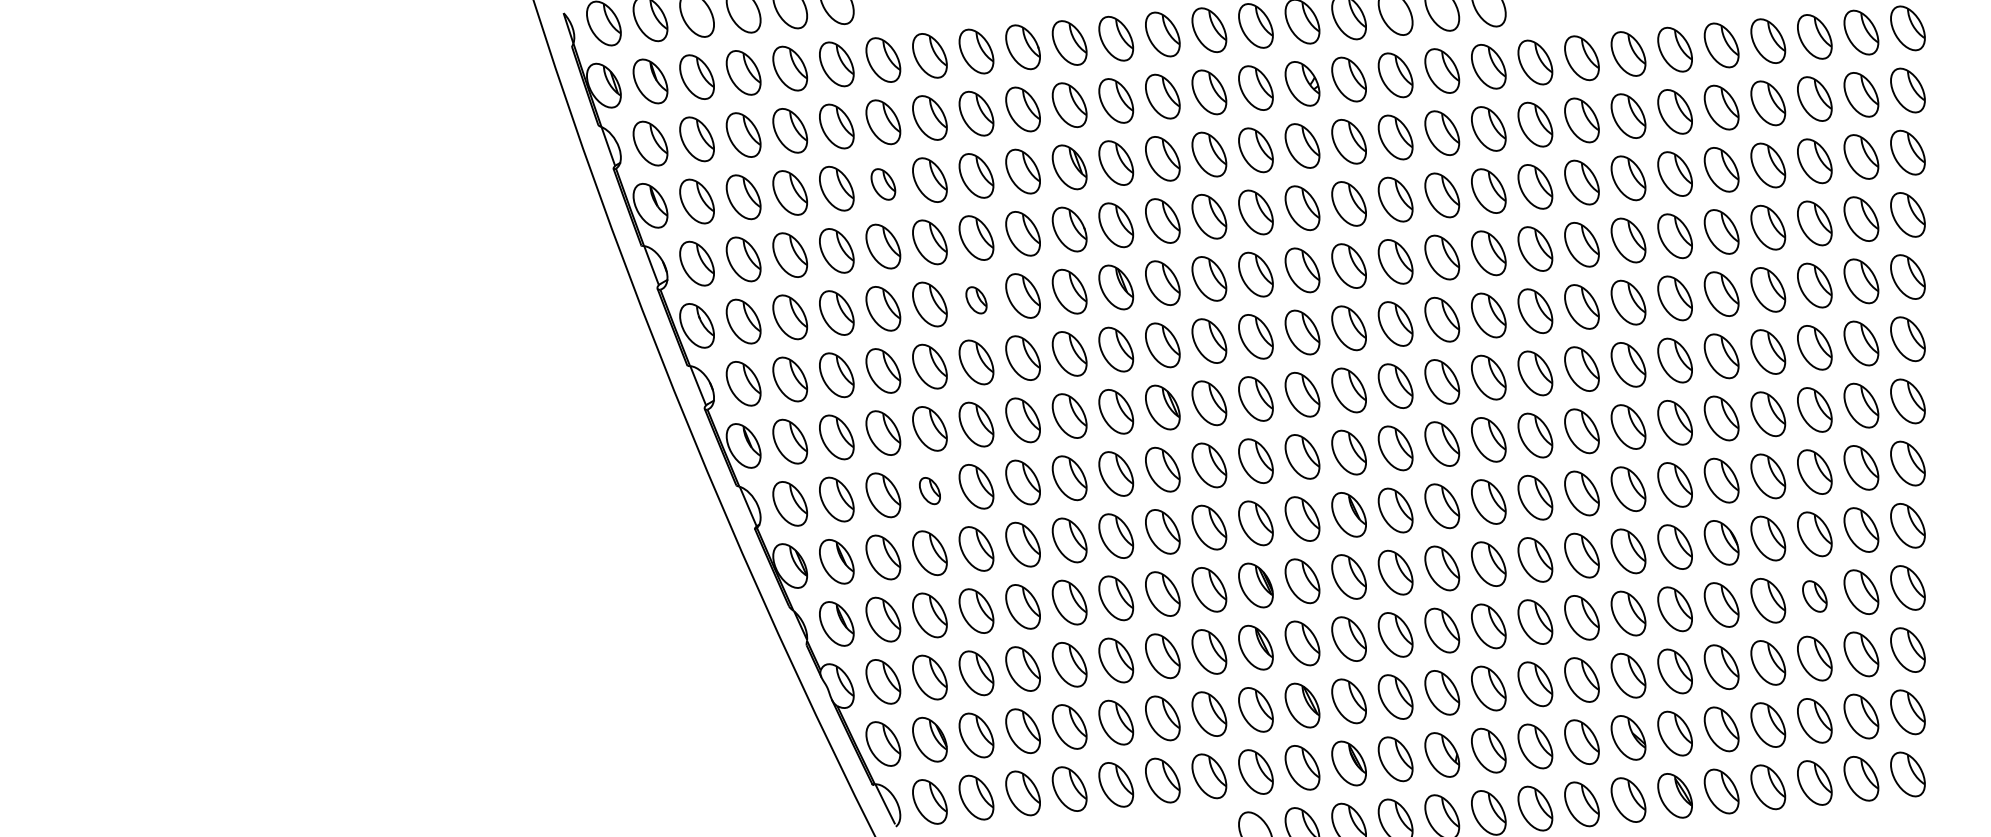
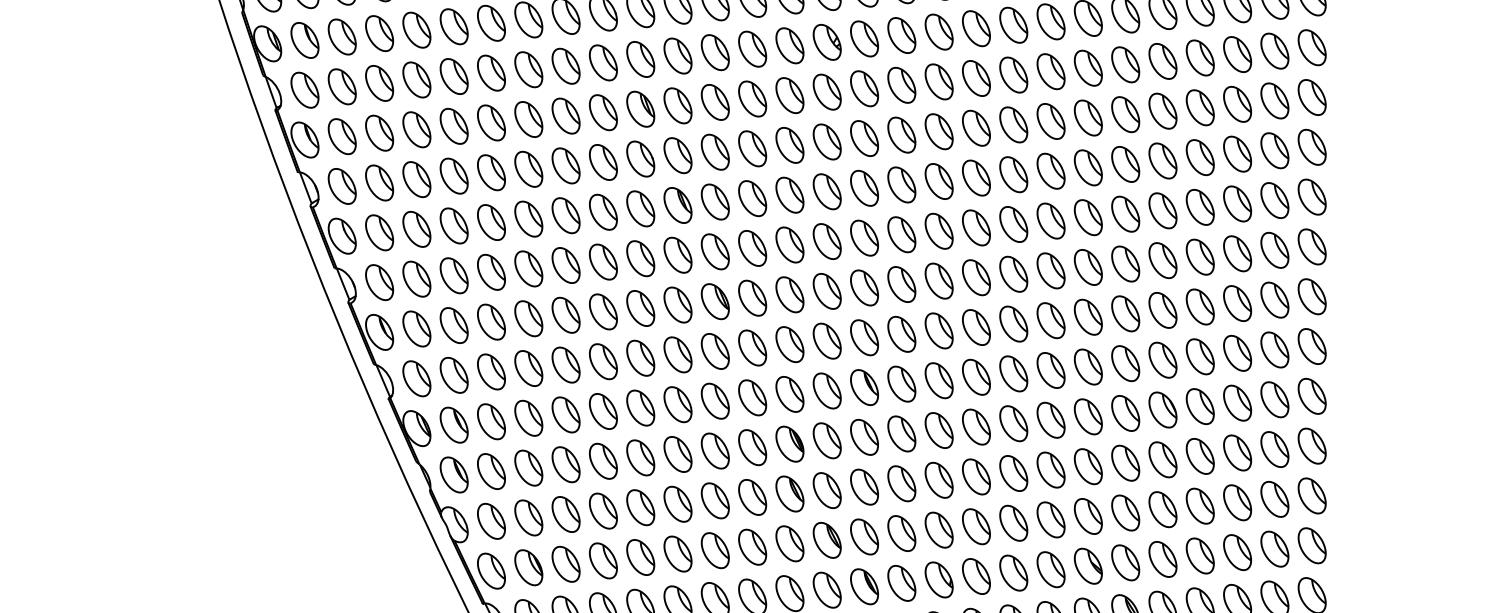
part: (883, 184) -> (491, 122), size x1.43
part: (976, 300) -> (566, 215), size x1.67
part: (929, 490) -> (528, 368), size x1.67
part: (1814, 596) -> (1237, 453), size x1.43

